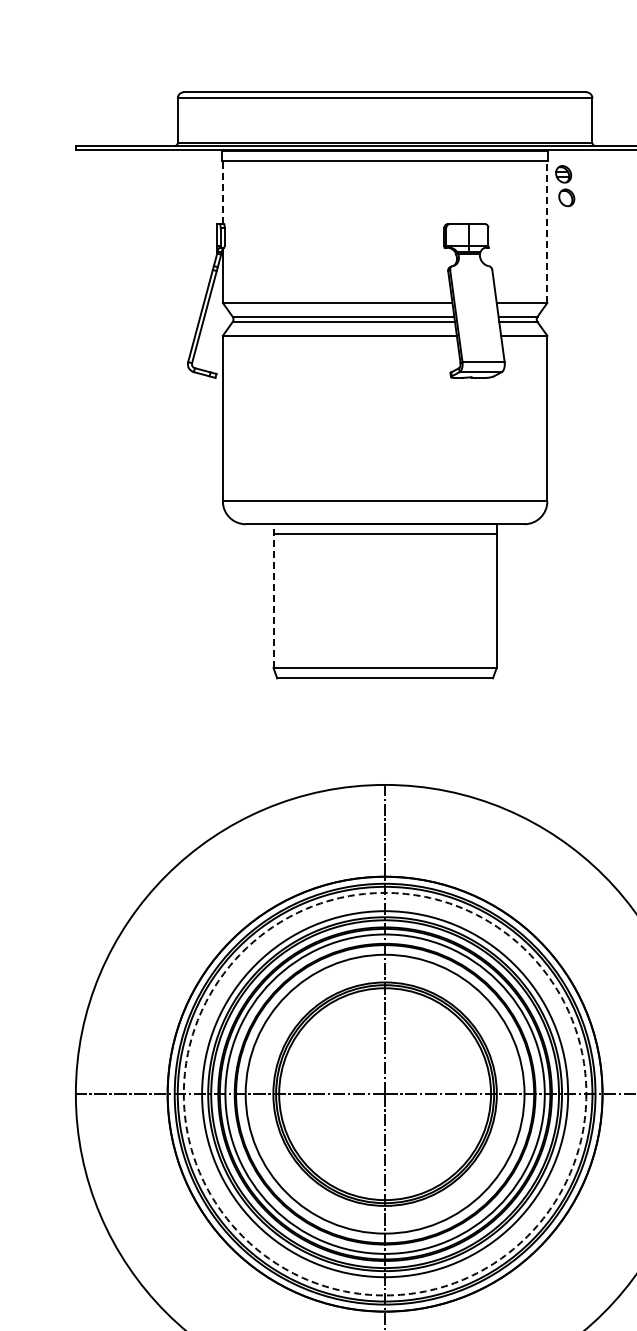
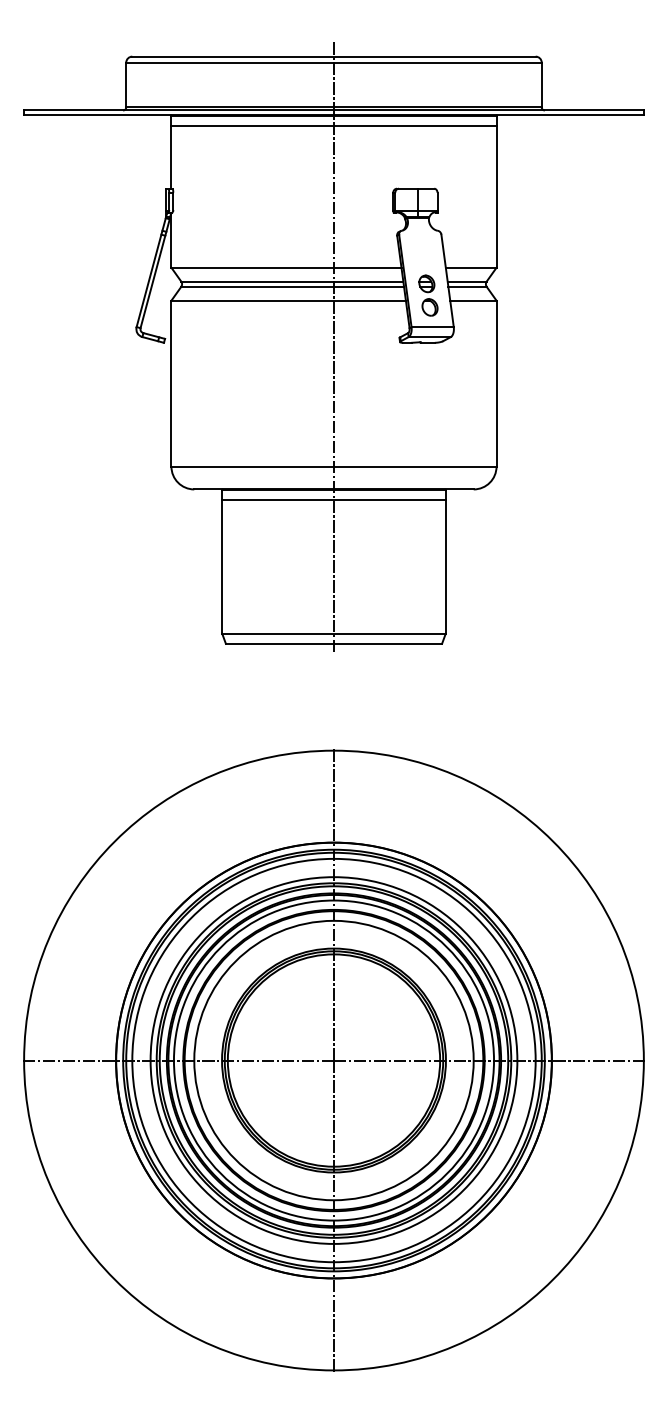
part: (565, 185) -> (428, 295), moved
line: (222, 191) -> (171, 156), dashed -> solid
line: (547, 231) -> (496, 196), dashed -> solid
line: (385, 382) -> (334, 347), added
line: (273, 596) -> (222, 561), dashed -> solid
circle: (384, 1094) -> (333, 1060), dashed -> solid

